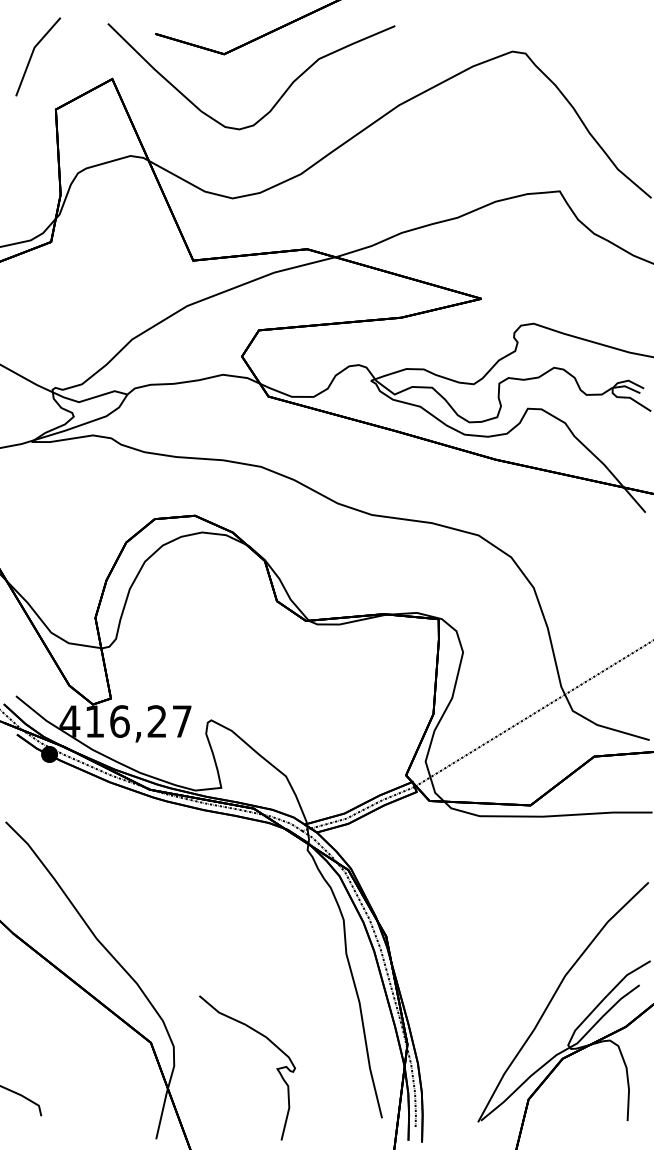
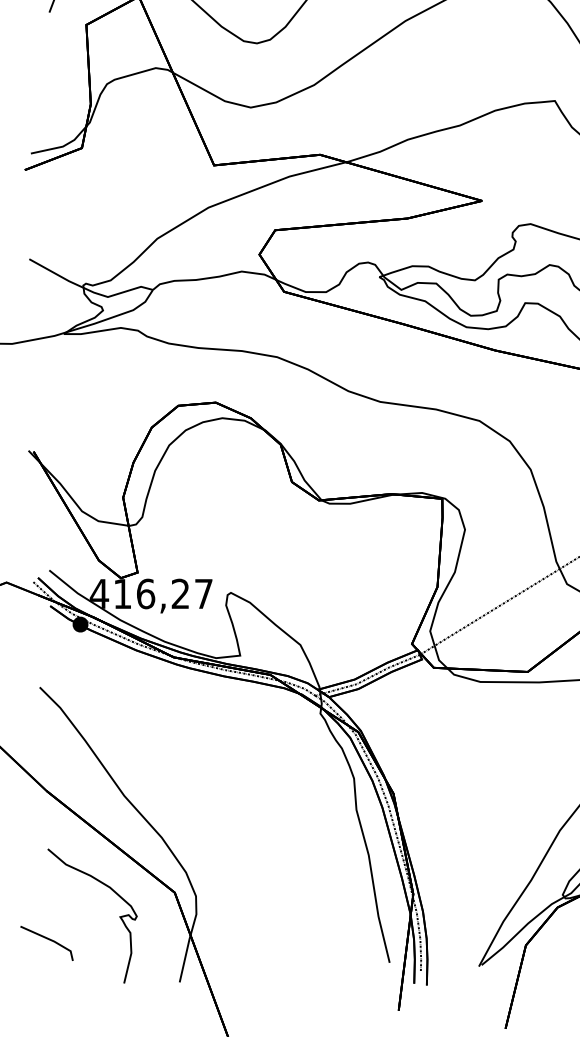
part: (276, 1068) -> (119, 916), moved

